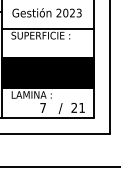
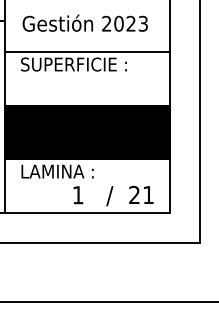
text: (42, 107) -> (76, 194), 7 -> 1

